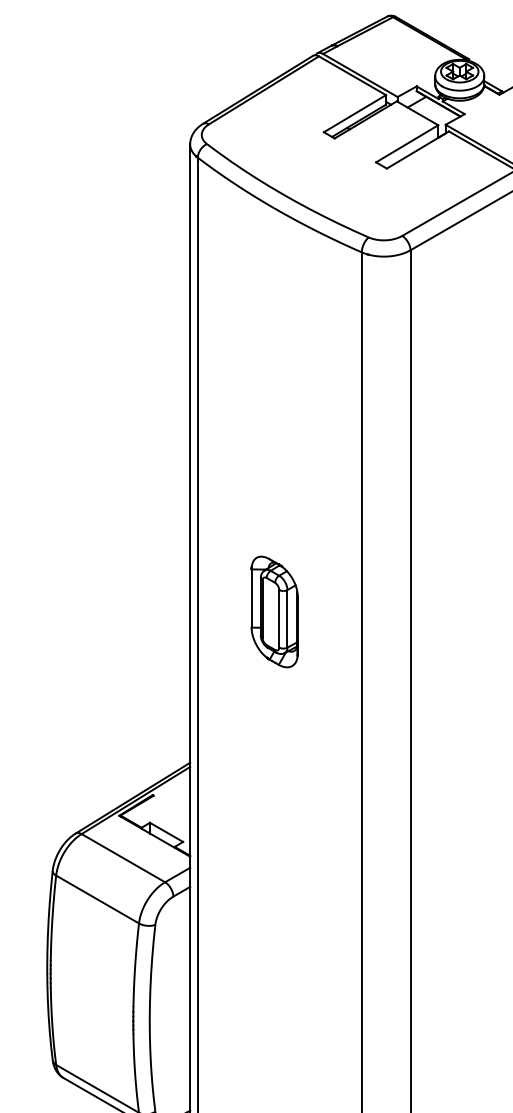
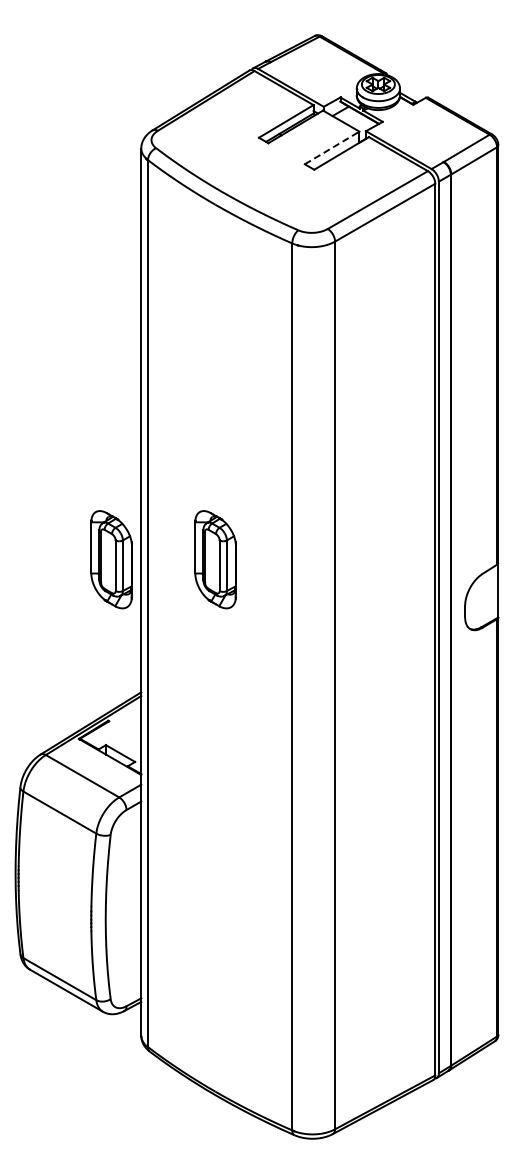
line: (407, 143) -> (332, 147), solid -> dashed
part: (156, 611) -> (111, 559), added

